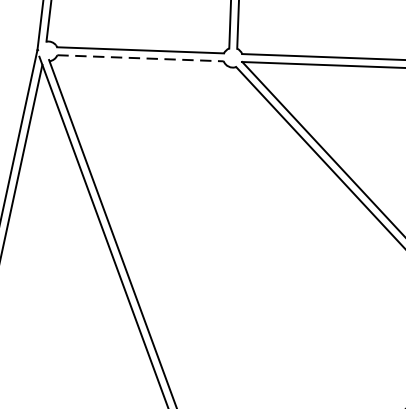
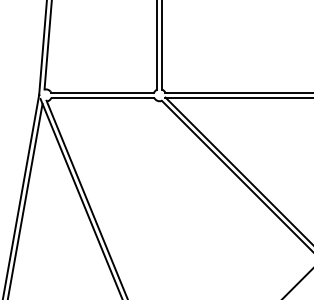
line: (141, 58) -> (103, 97), dashed -> solid

